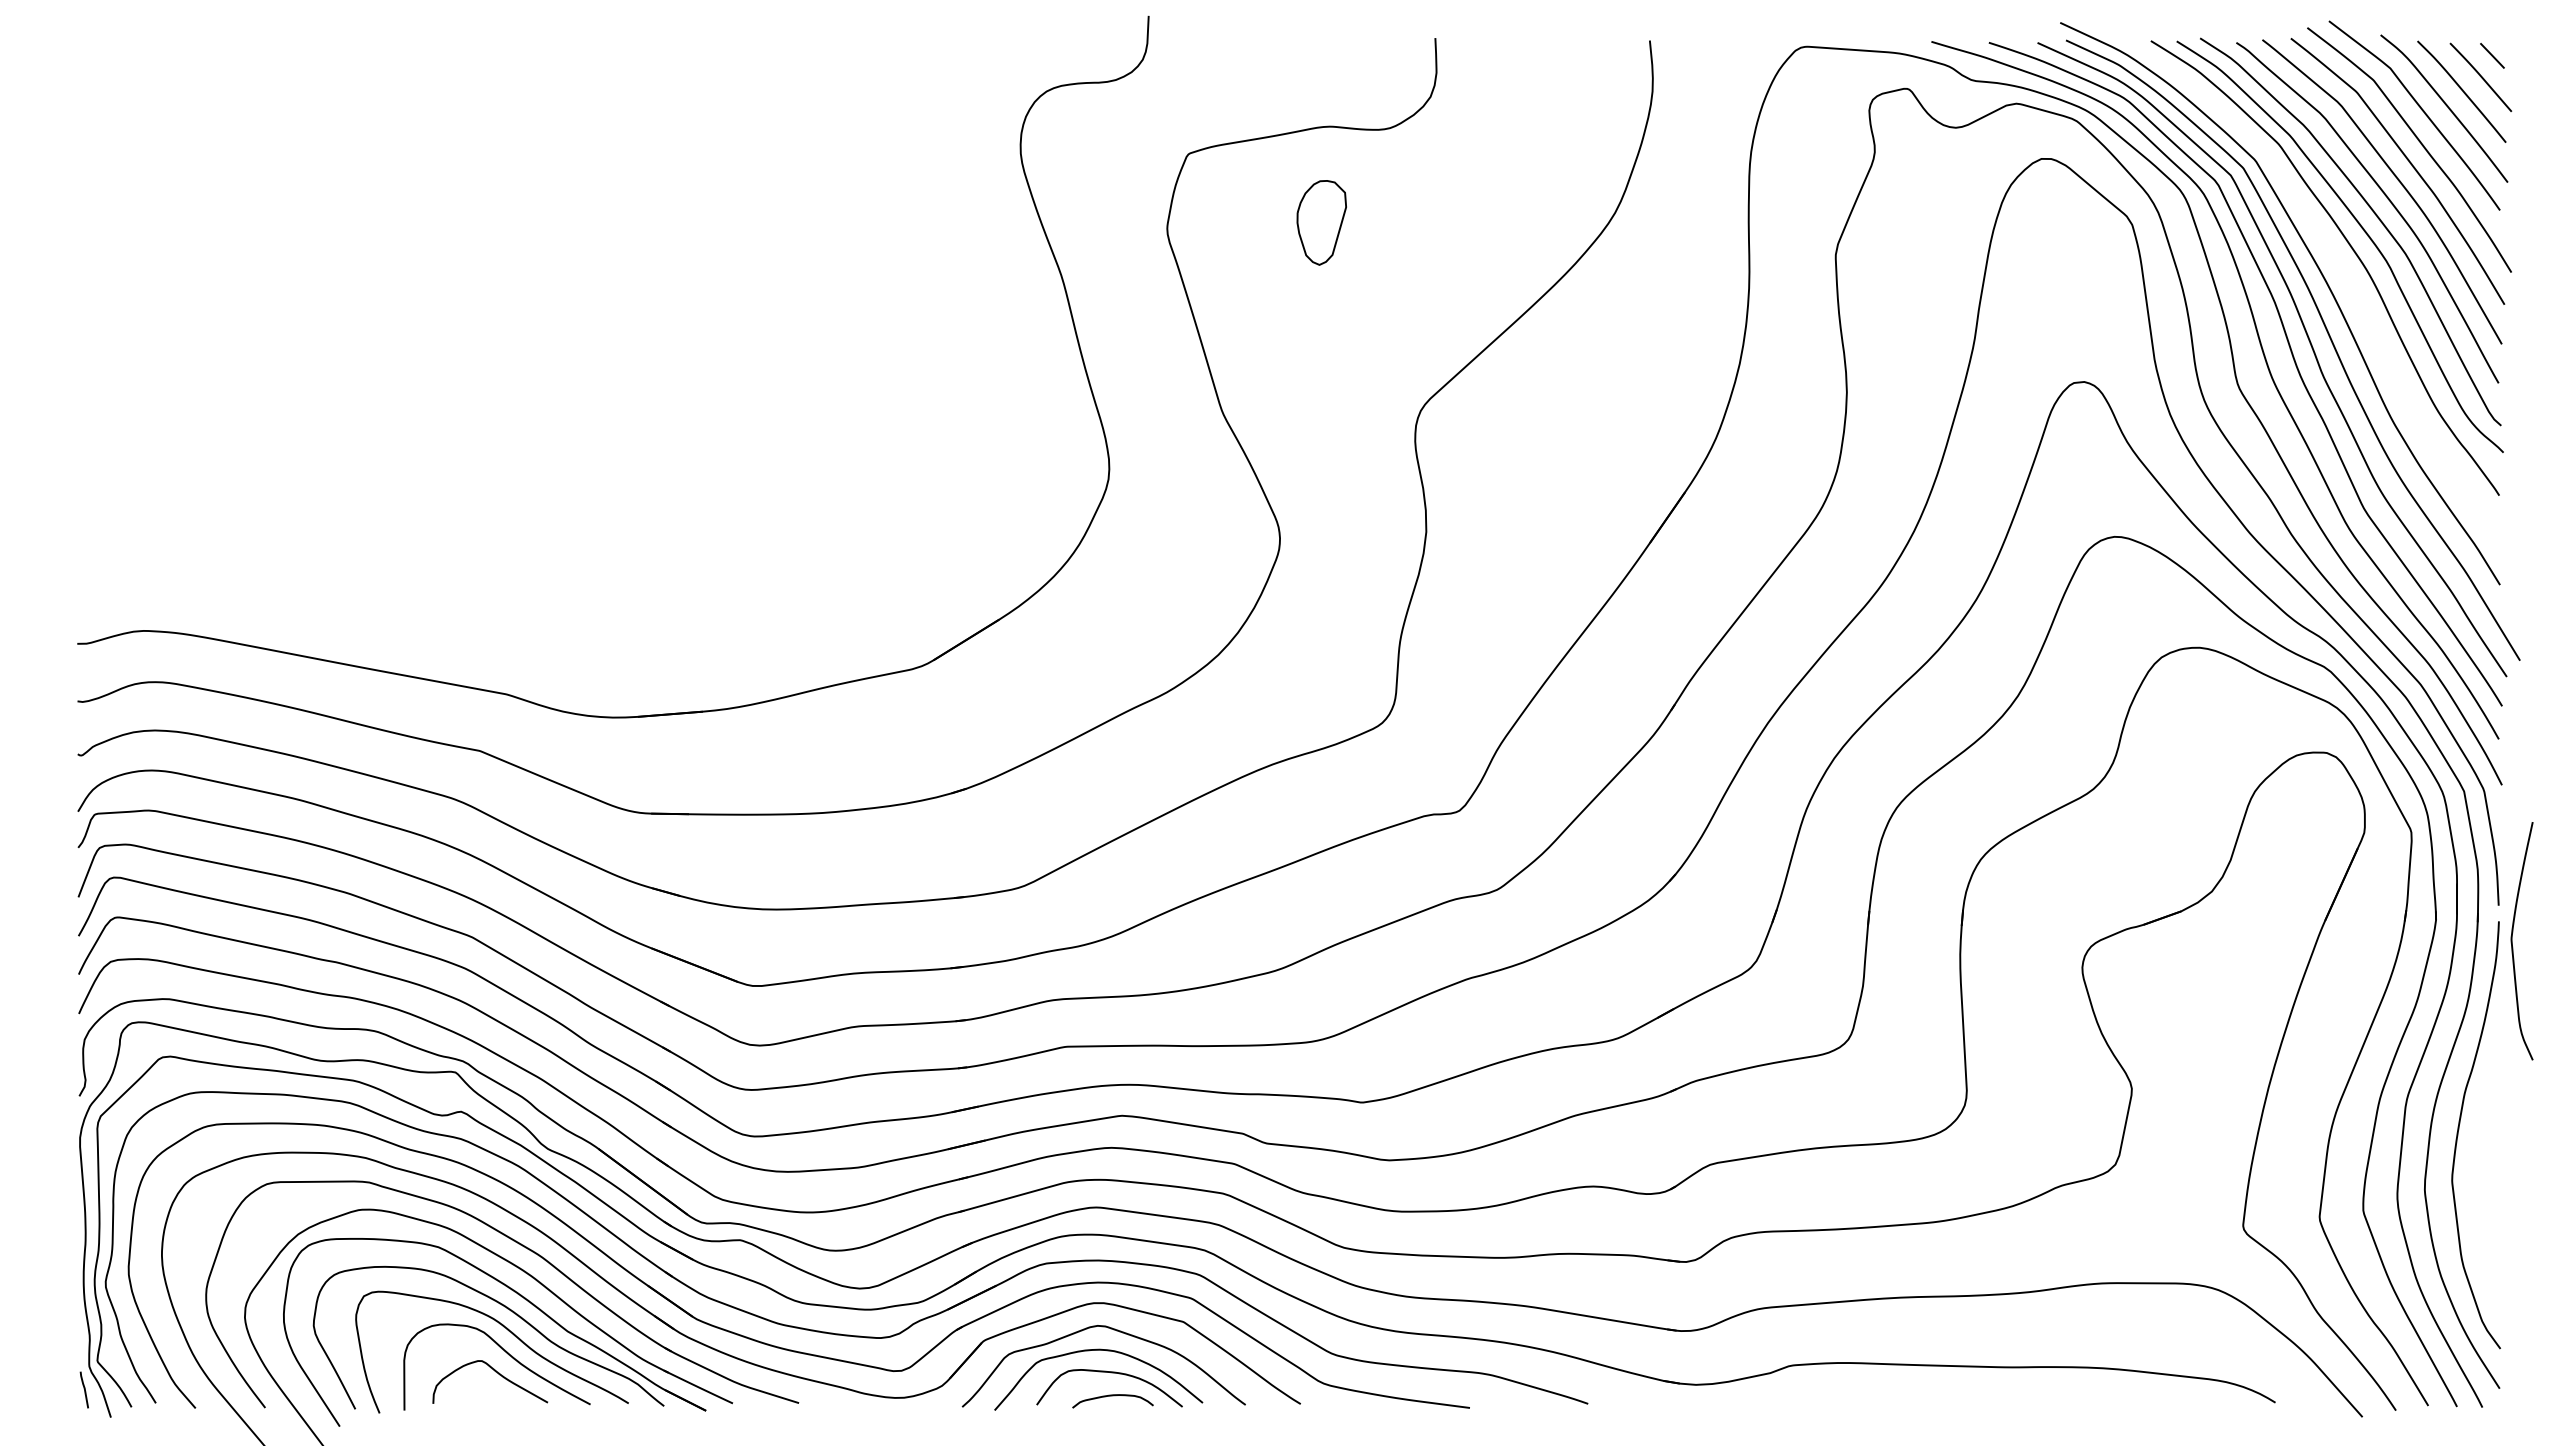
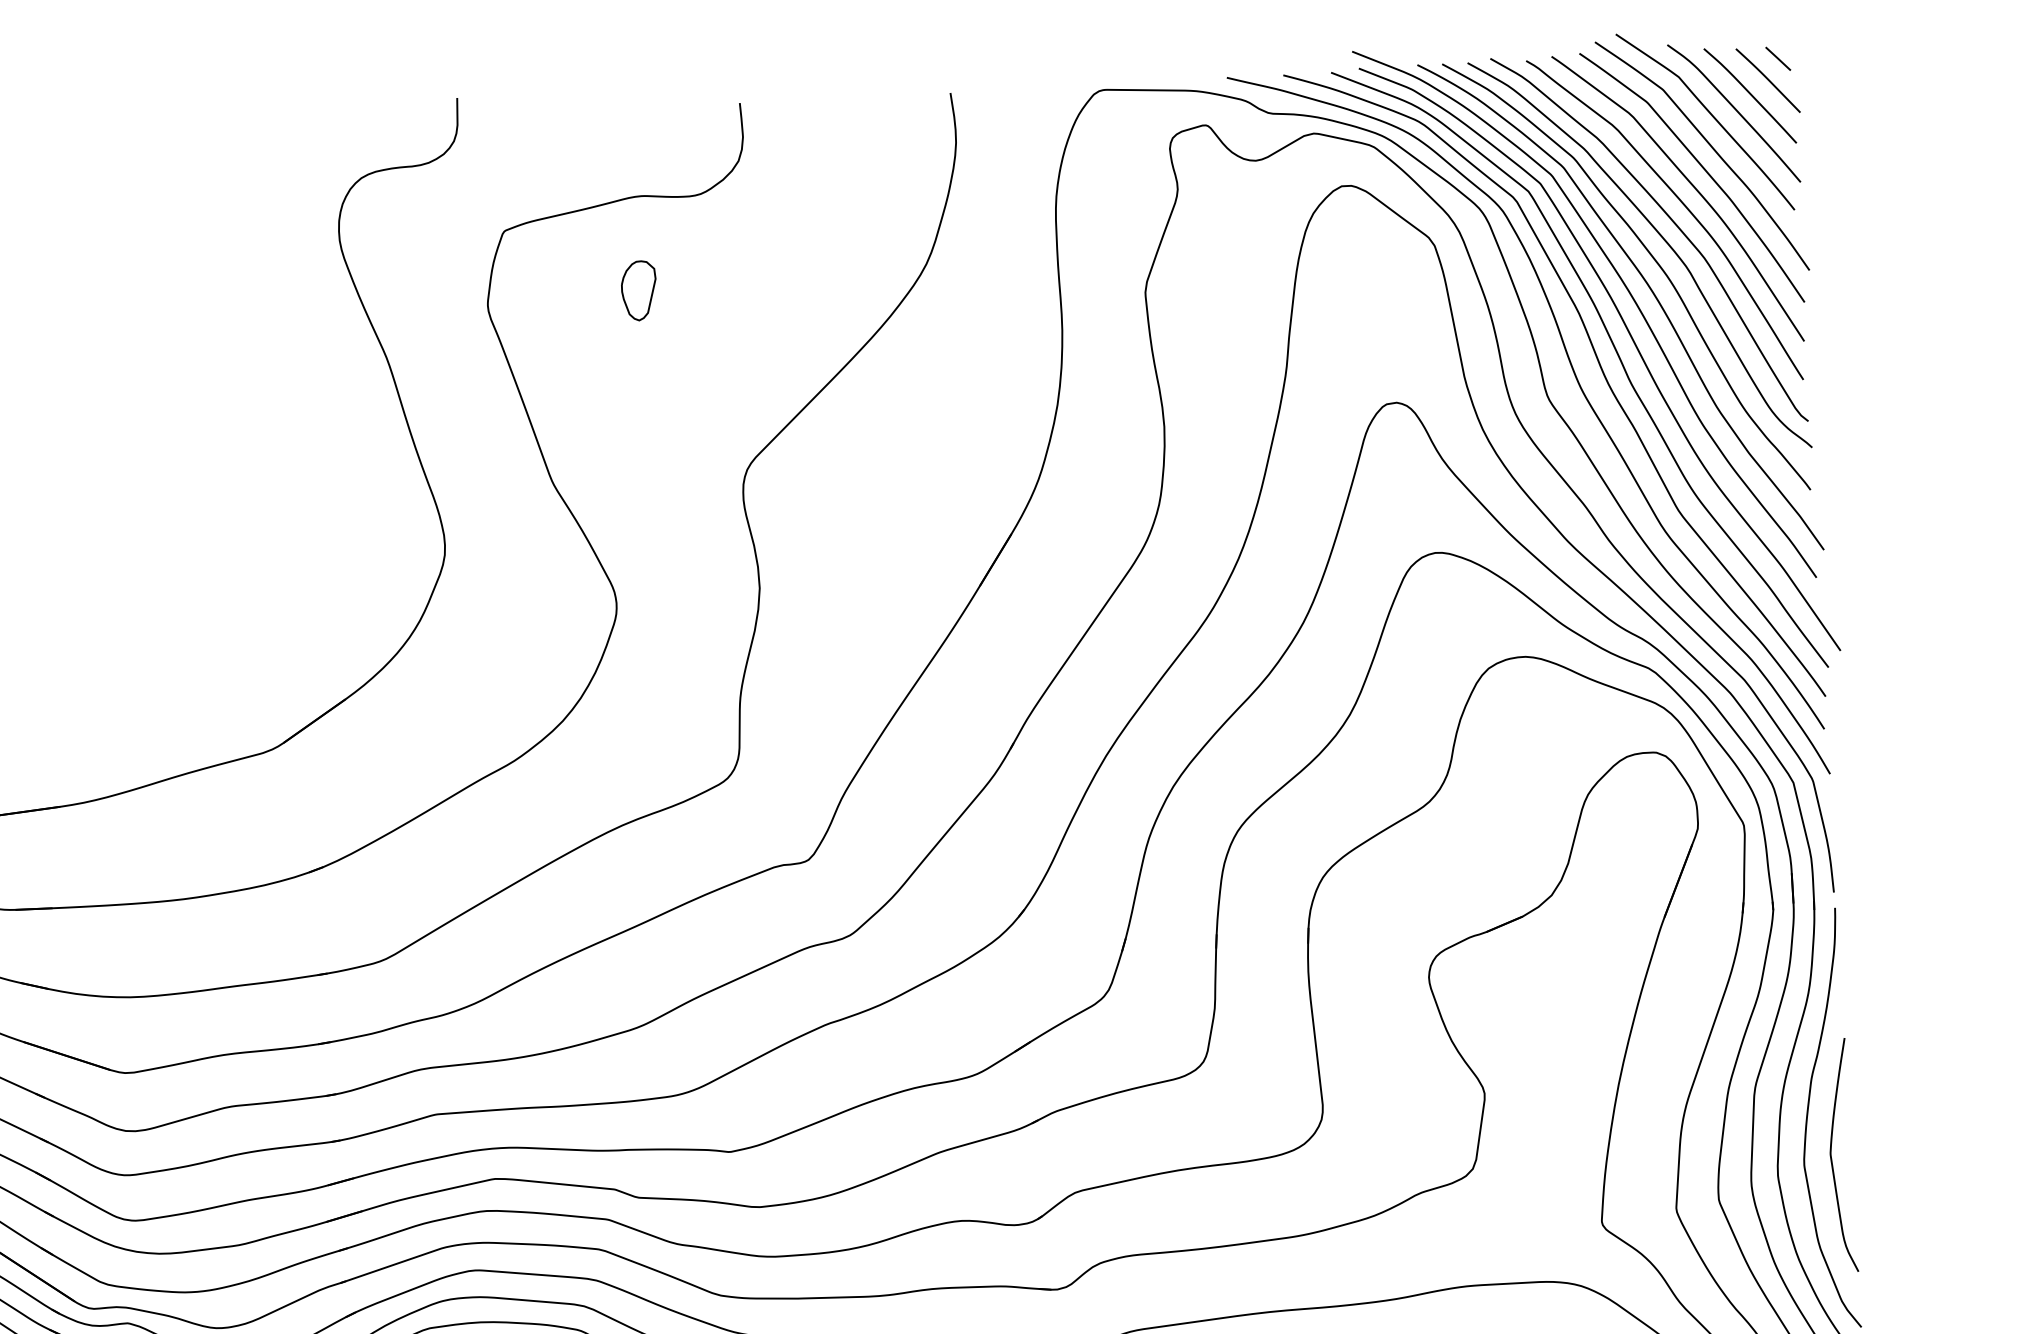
part: (1321, 222) -> (638, 290), size x0.71
curve: (2347, 281) -> (1649, 288), added
curve: (2512, 941) -> (1831, 1156), moved

